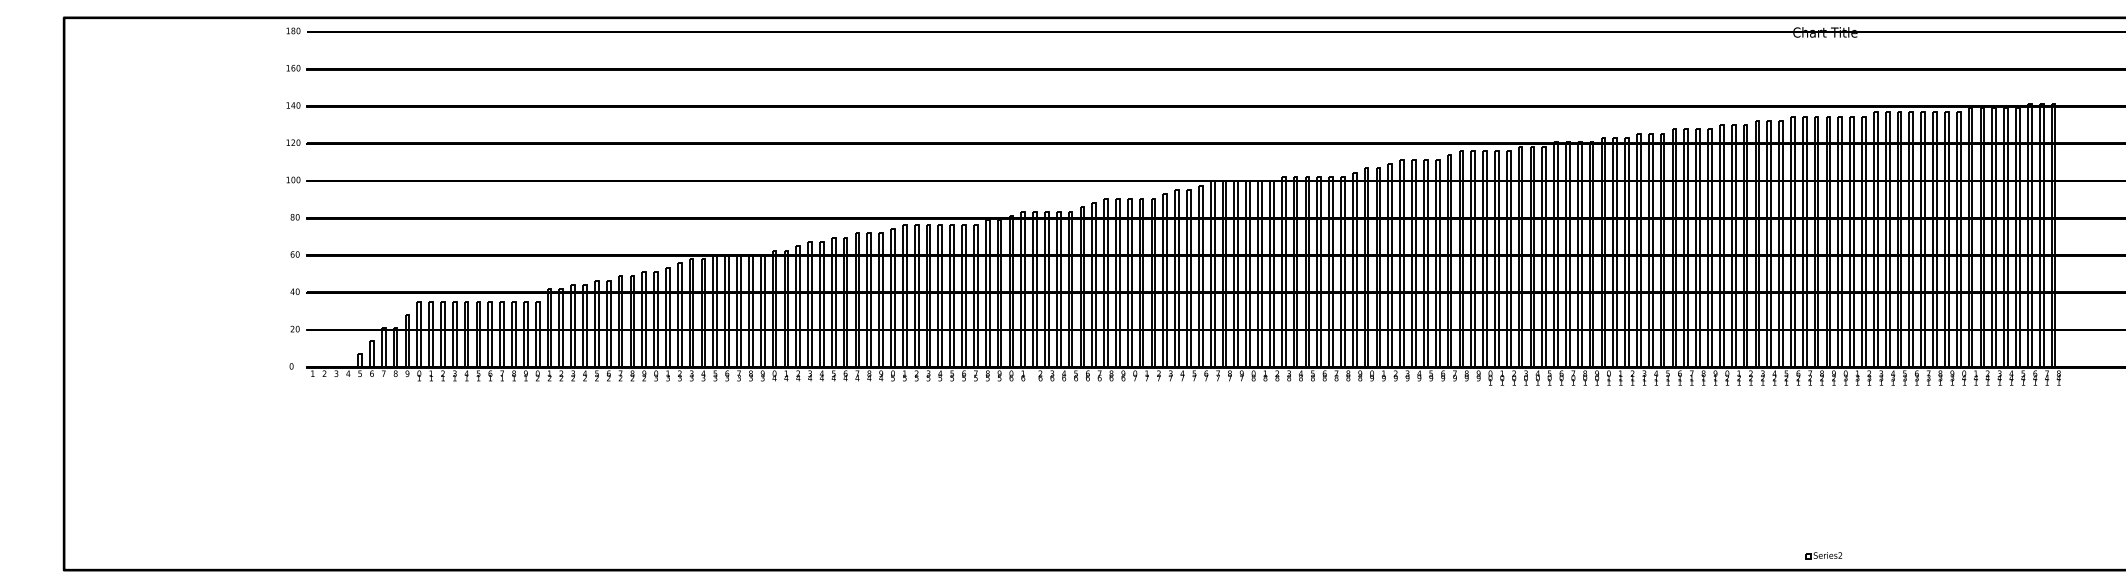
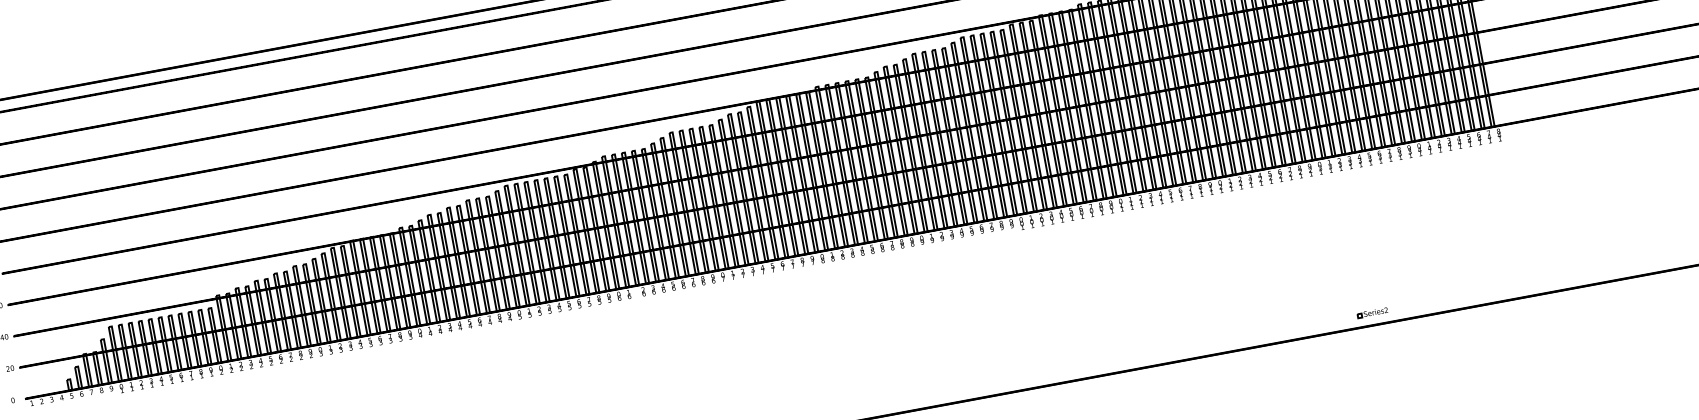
part: (1823, 555) -> (1372, 312), moved

